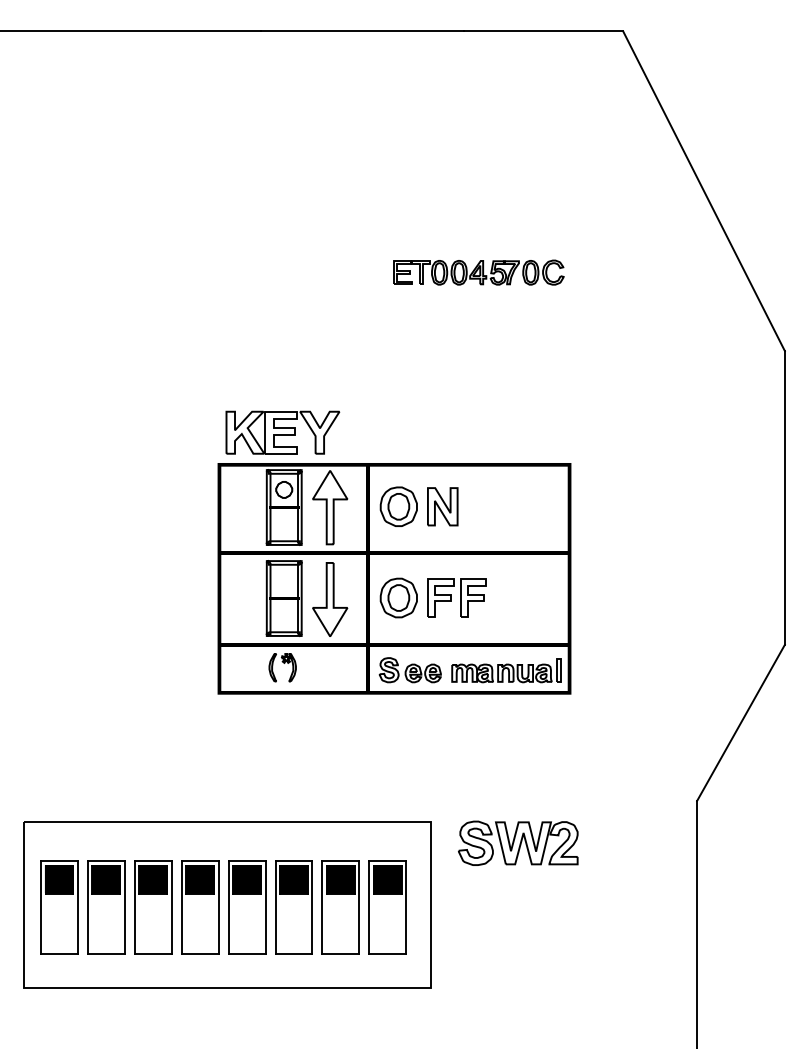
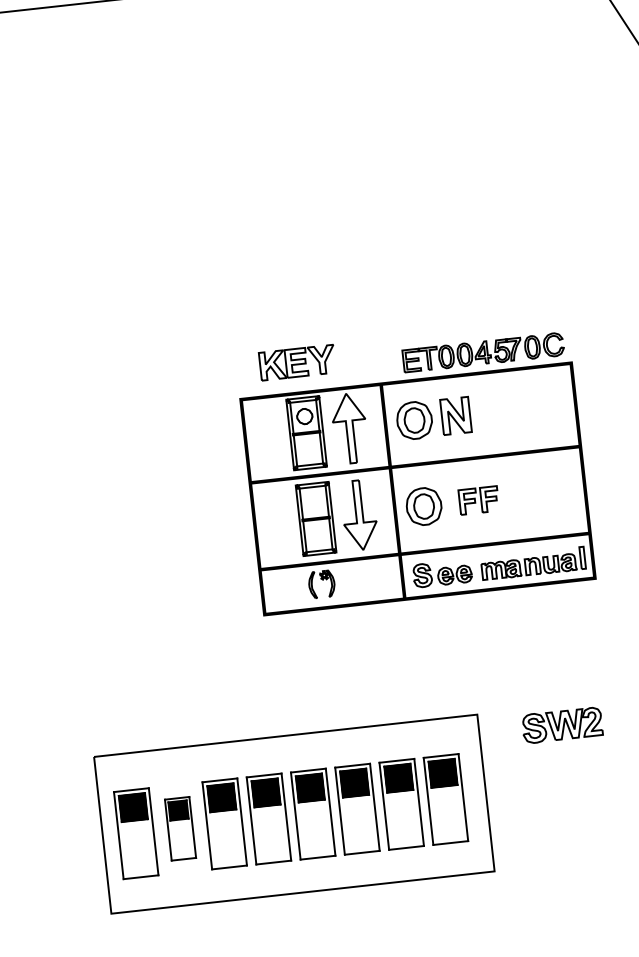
part: (478, 272) -> (483, 352), moved
part: (282, 432) -> (297, 362), size x0.7
part: (456, 597) -> (478, 500), size x0.7
part: (518, 842) -> (562, 724), size x0.7
part: (106, 907) -> (180, 828), size x0.7

